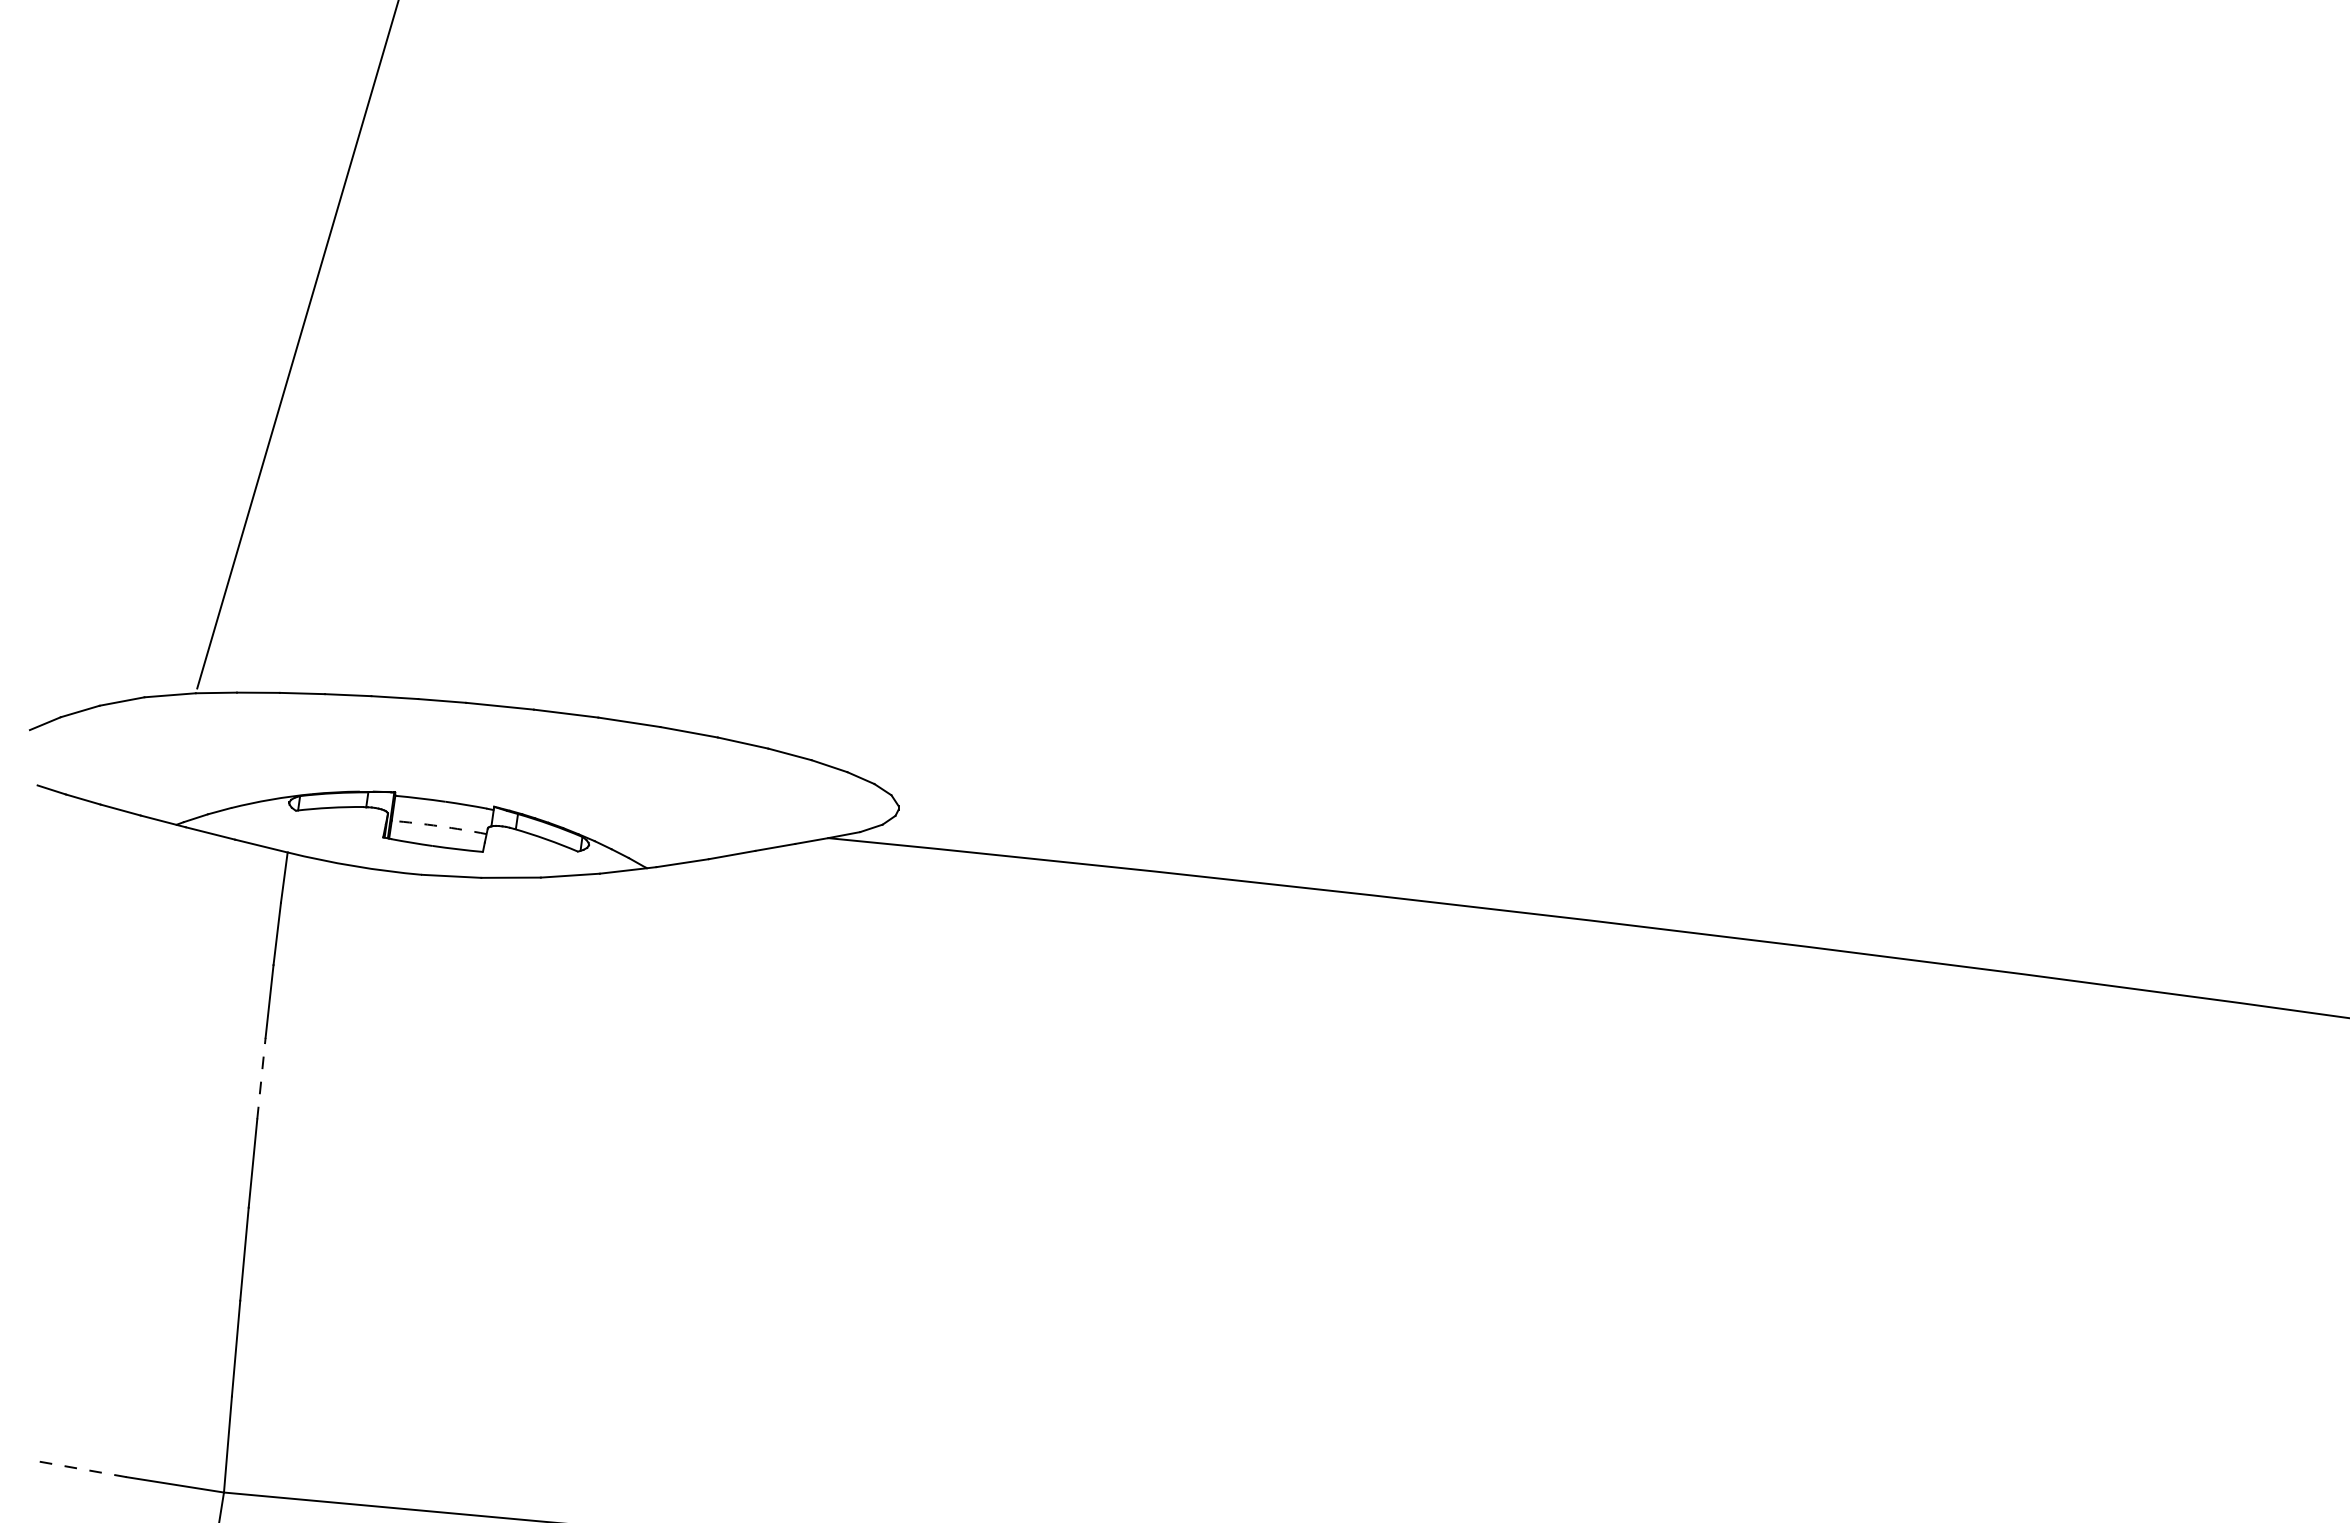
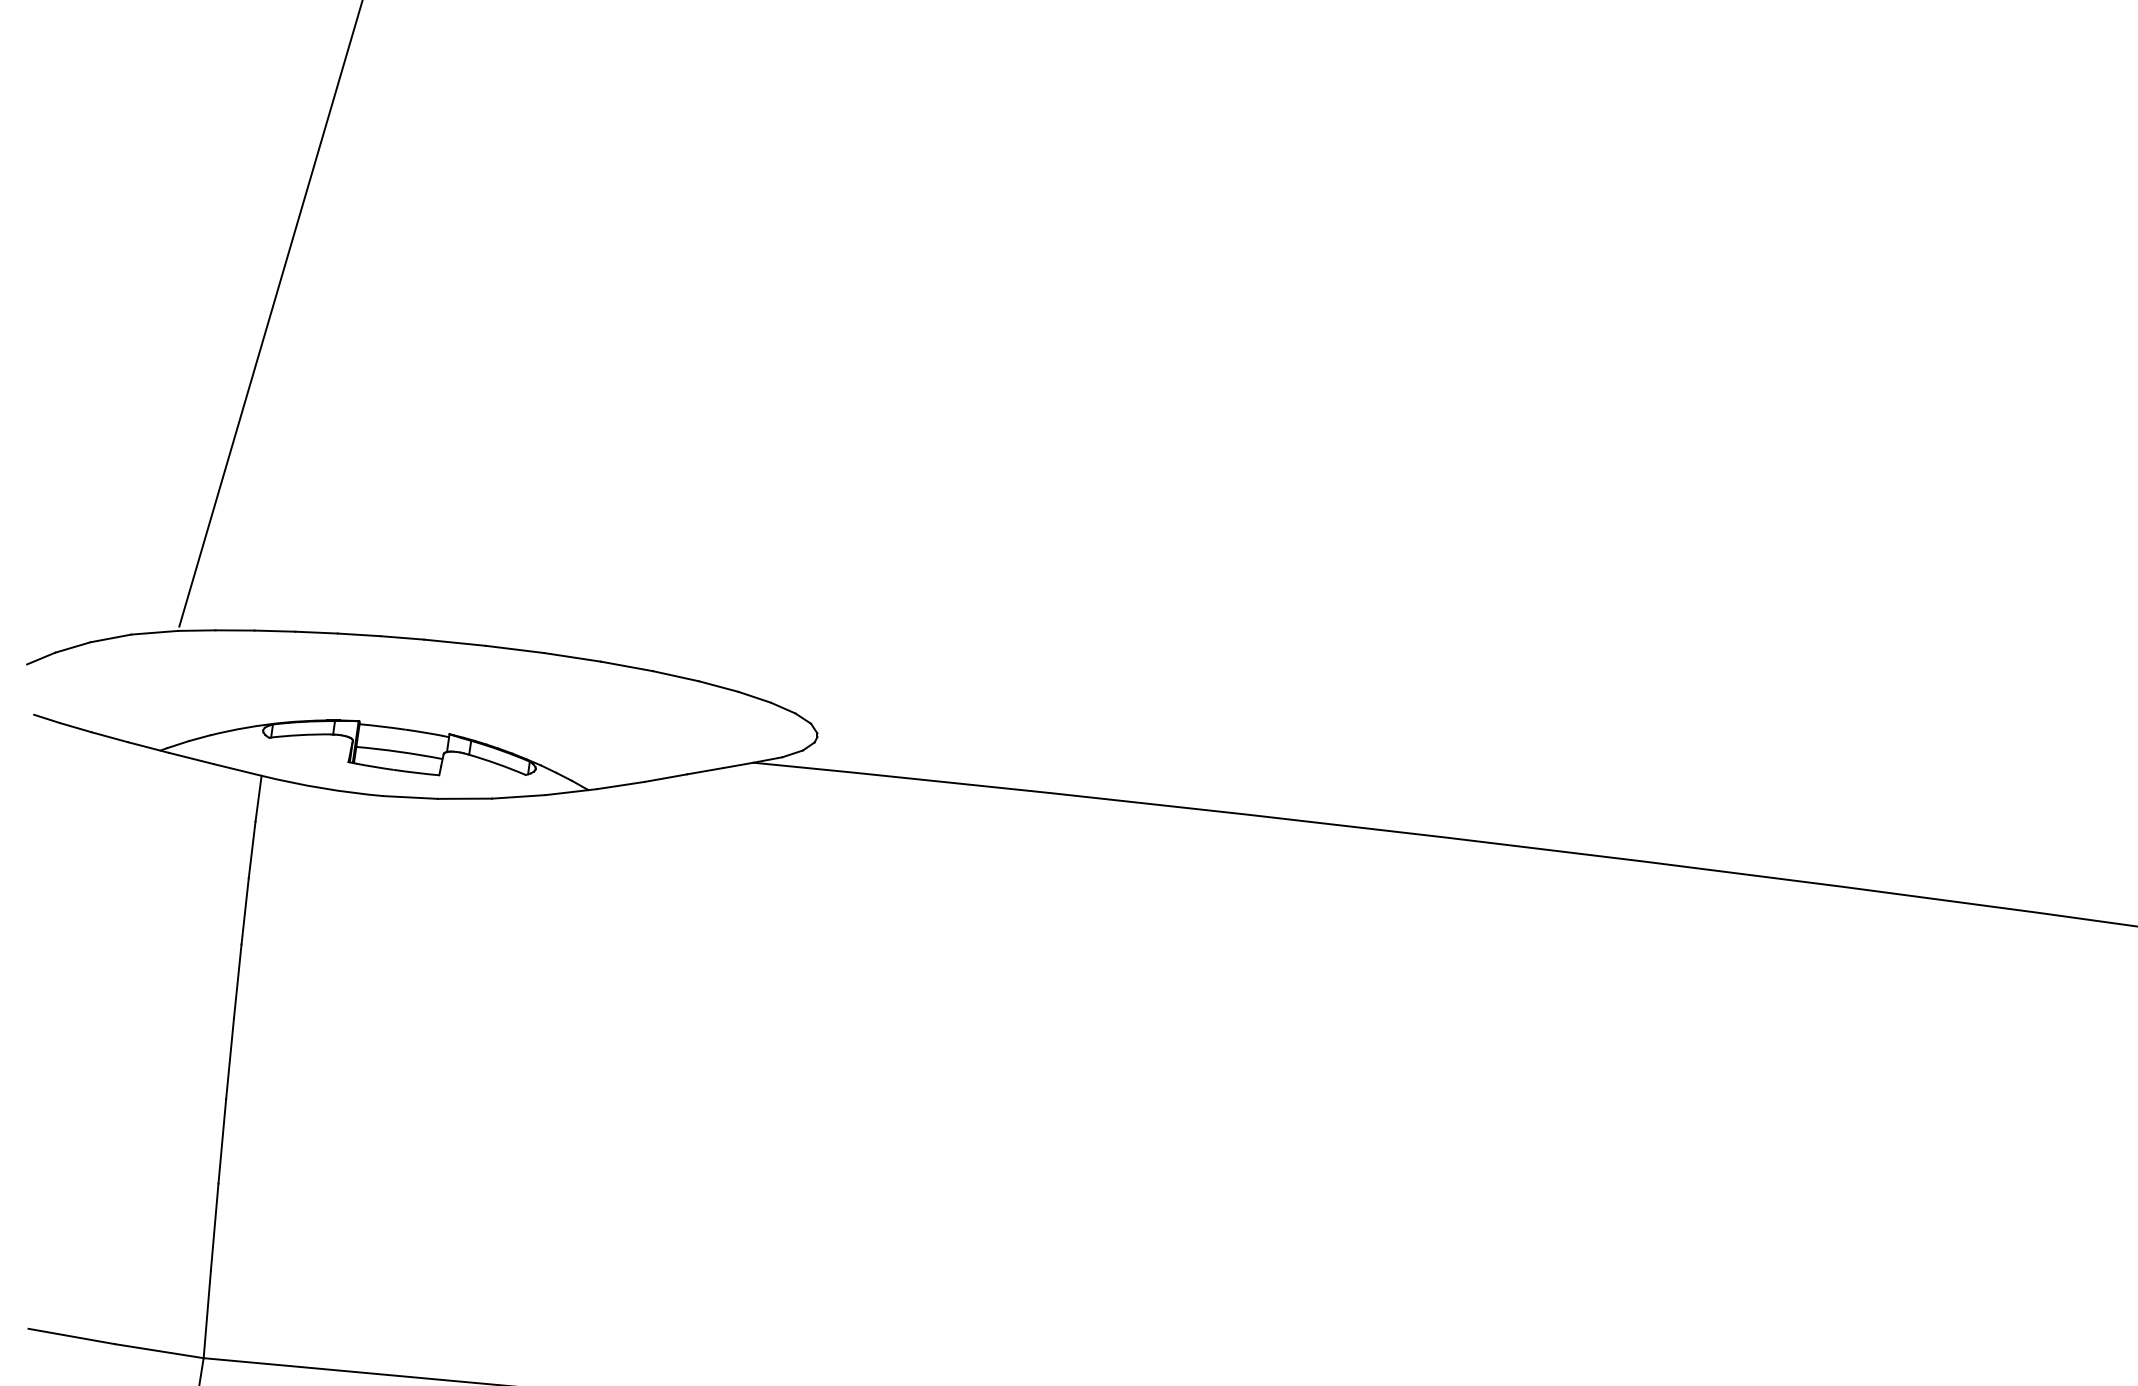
arc: (439, 826) -> (399, 752), dashed -> solid
line: (261, 1078) -> (237, 981), dashed -> solid
line: (78, 1468) -> (71, 1336), dashed -> solid

